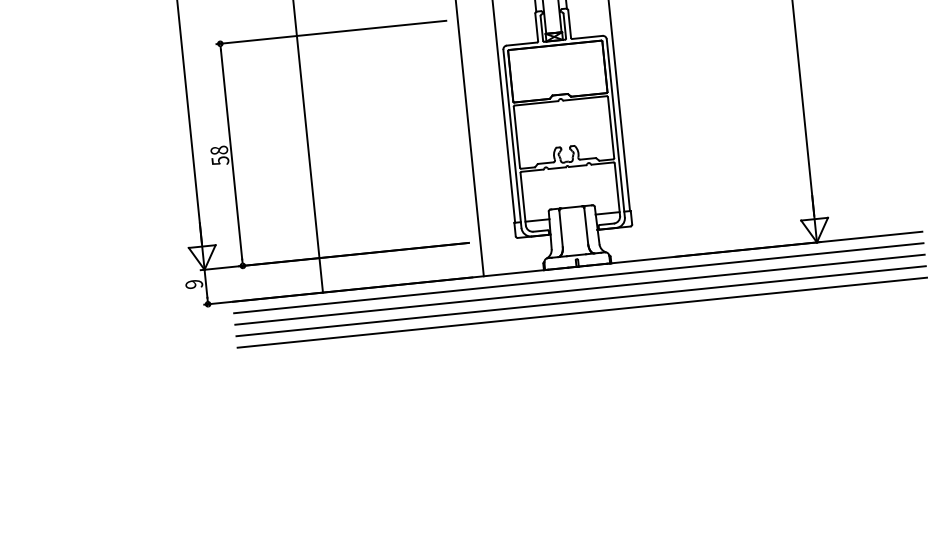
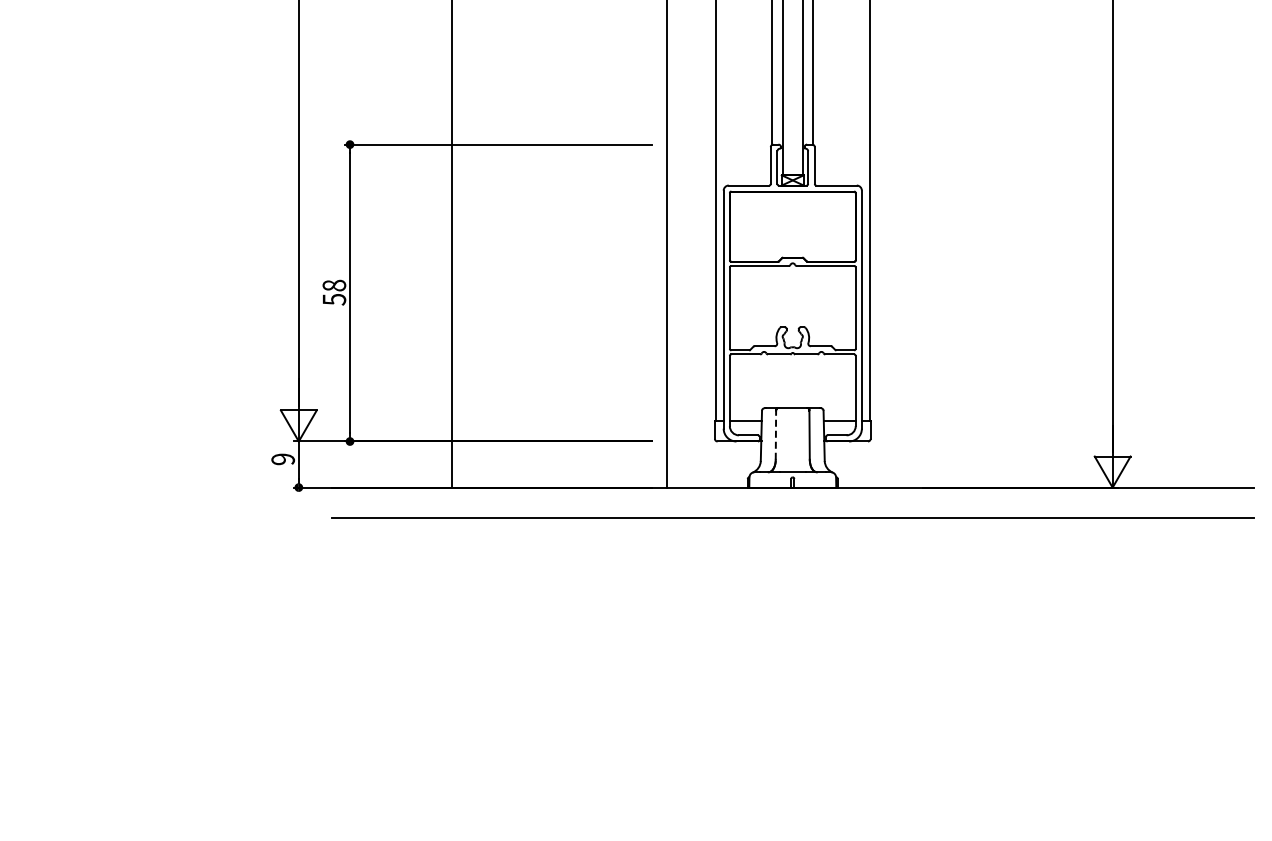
line: (560, 229) -> (775, 435), solid -> dashed
line: (578, 277) -> (792, 502), removed
line: (580, 301) -> (792, 533), removed
line: (582, 313) -> (792, 549), removed

